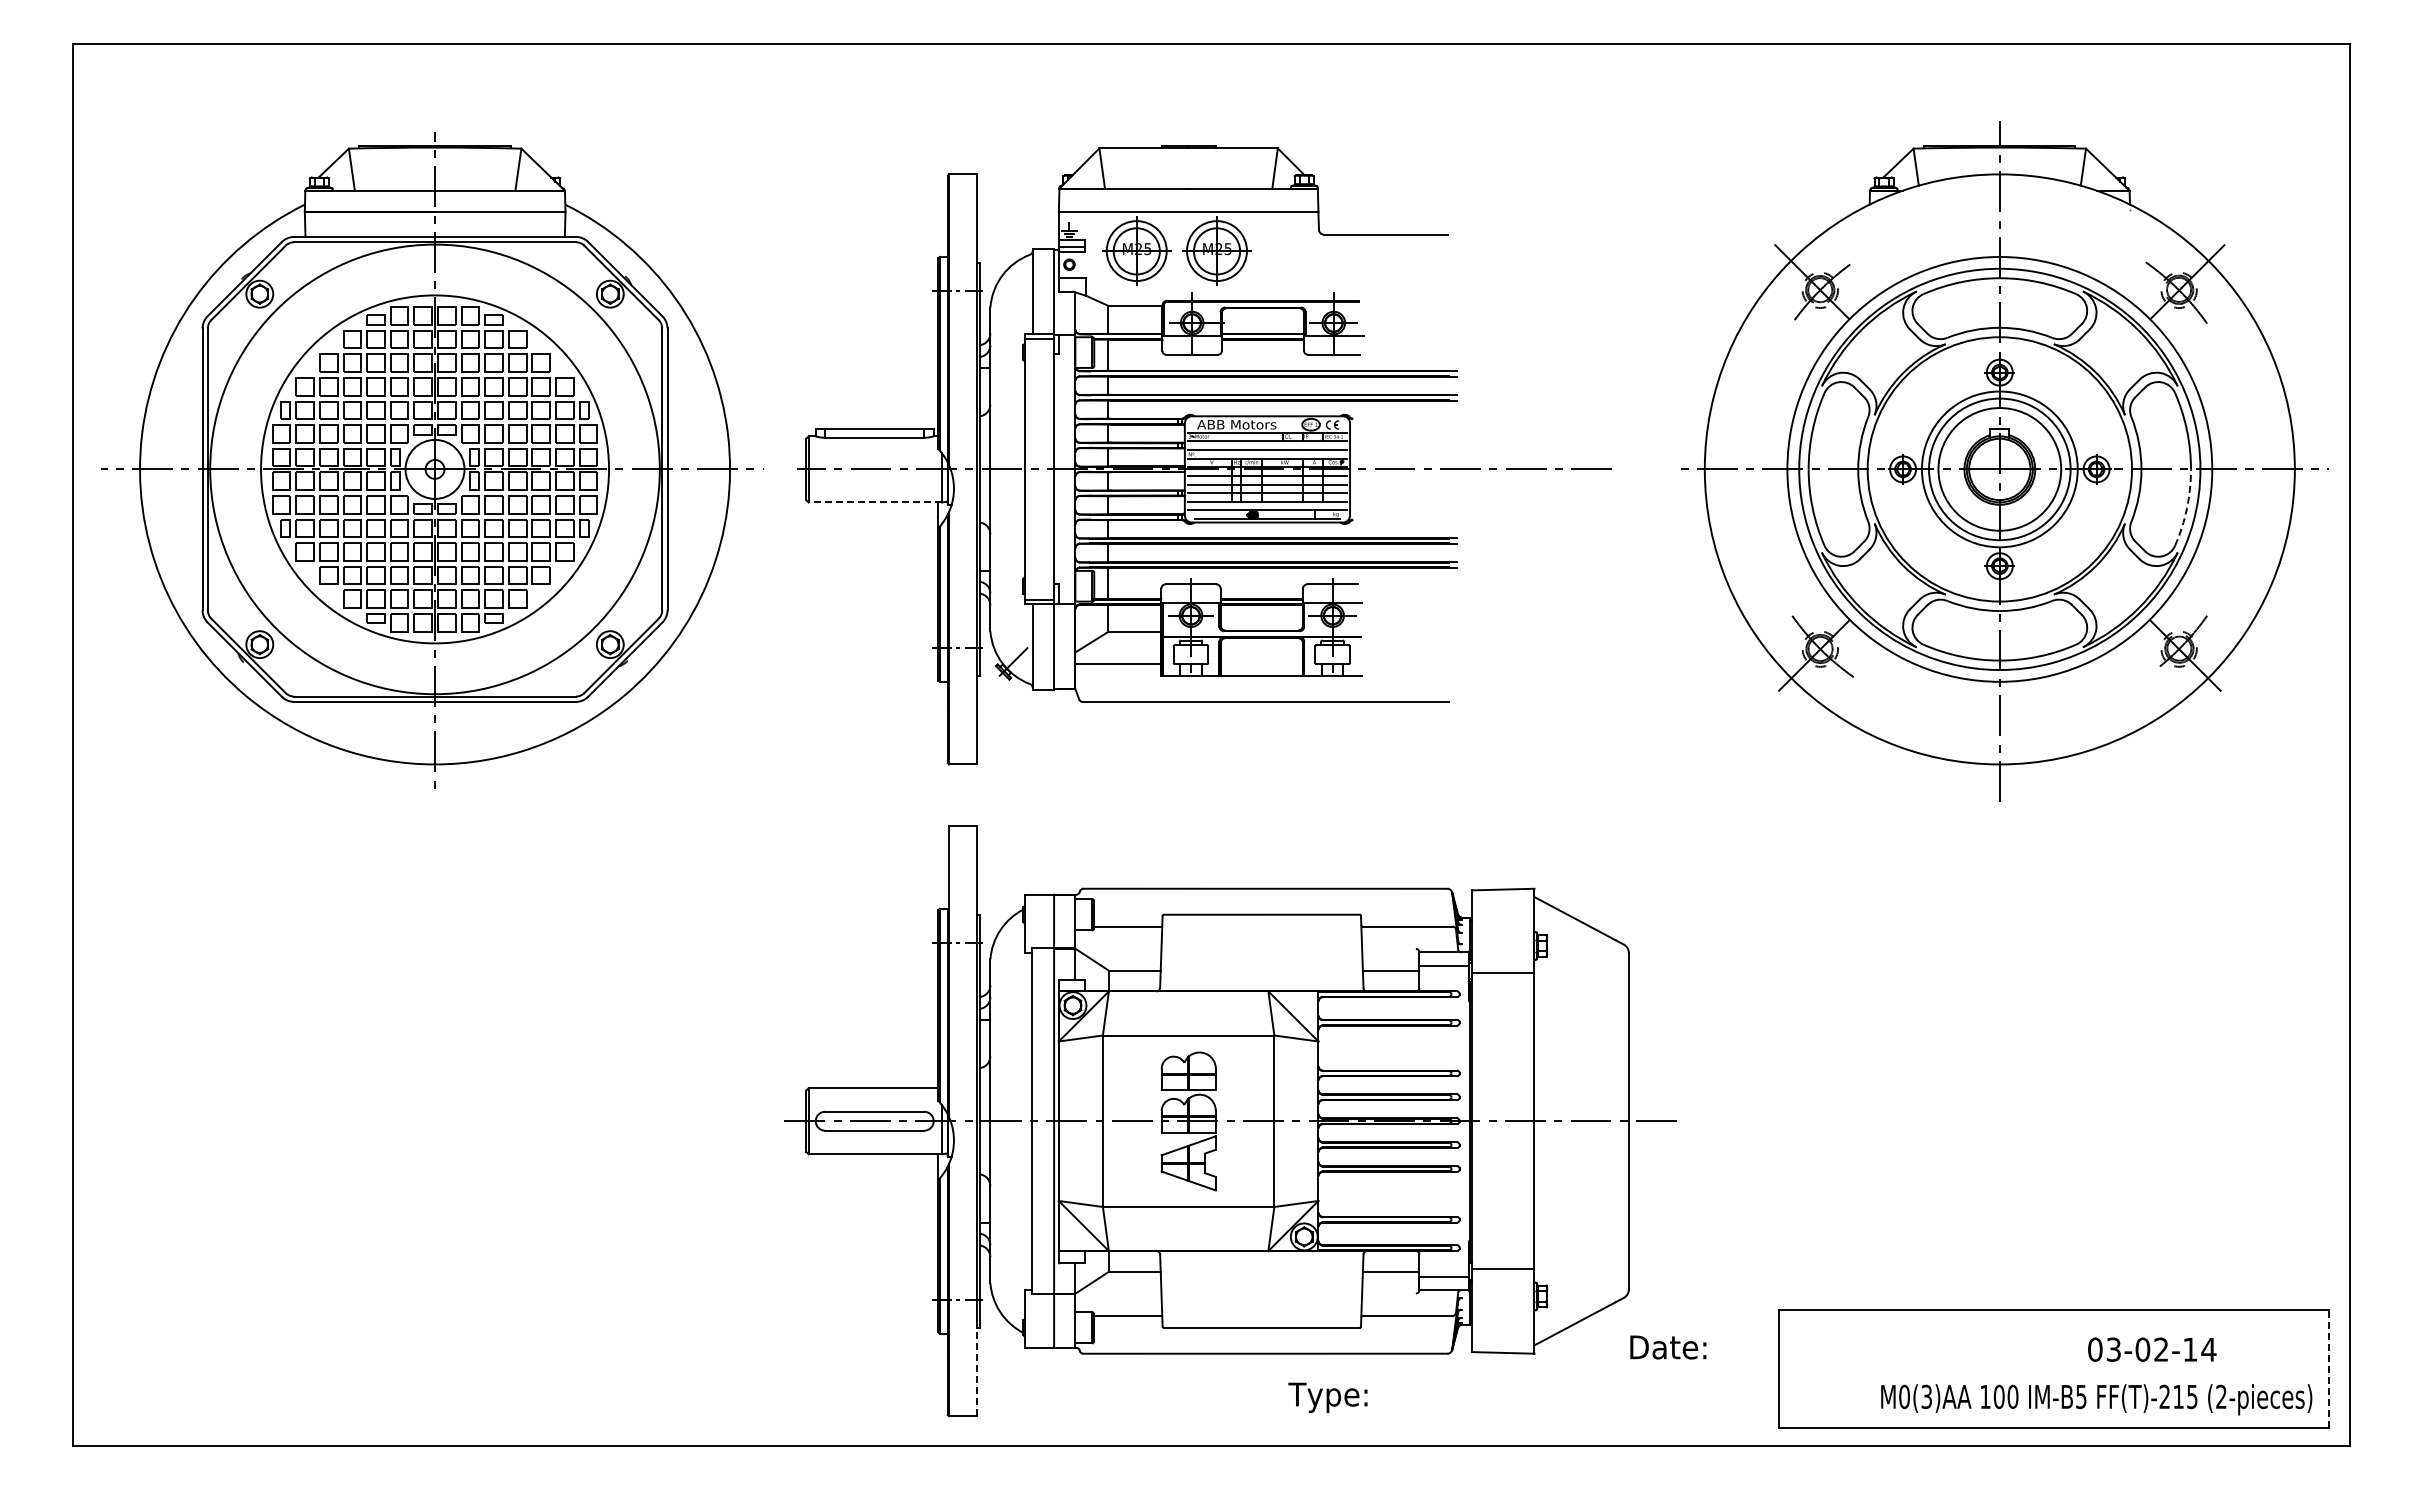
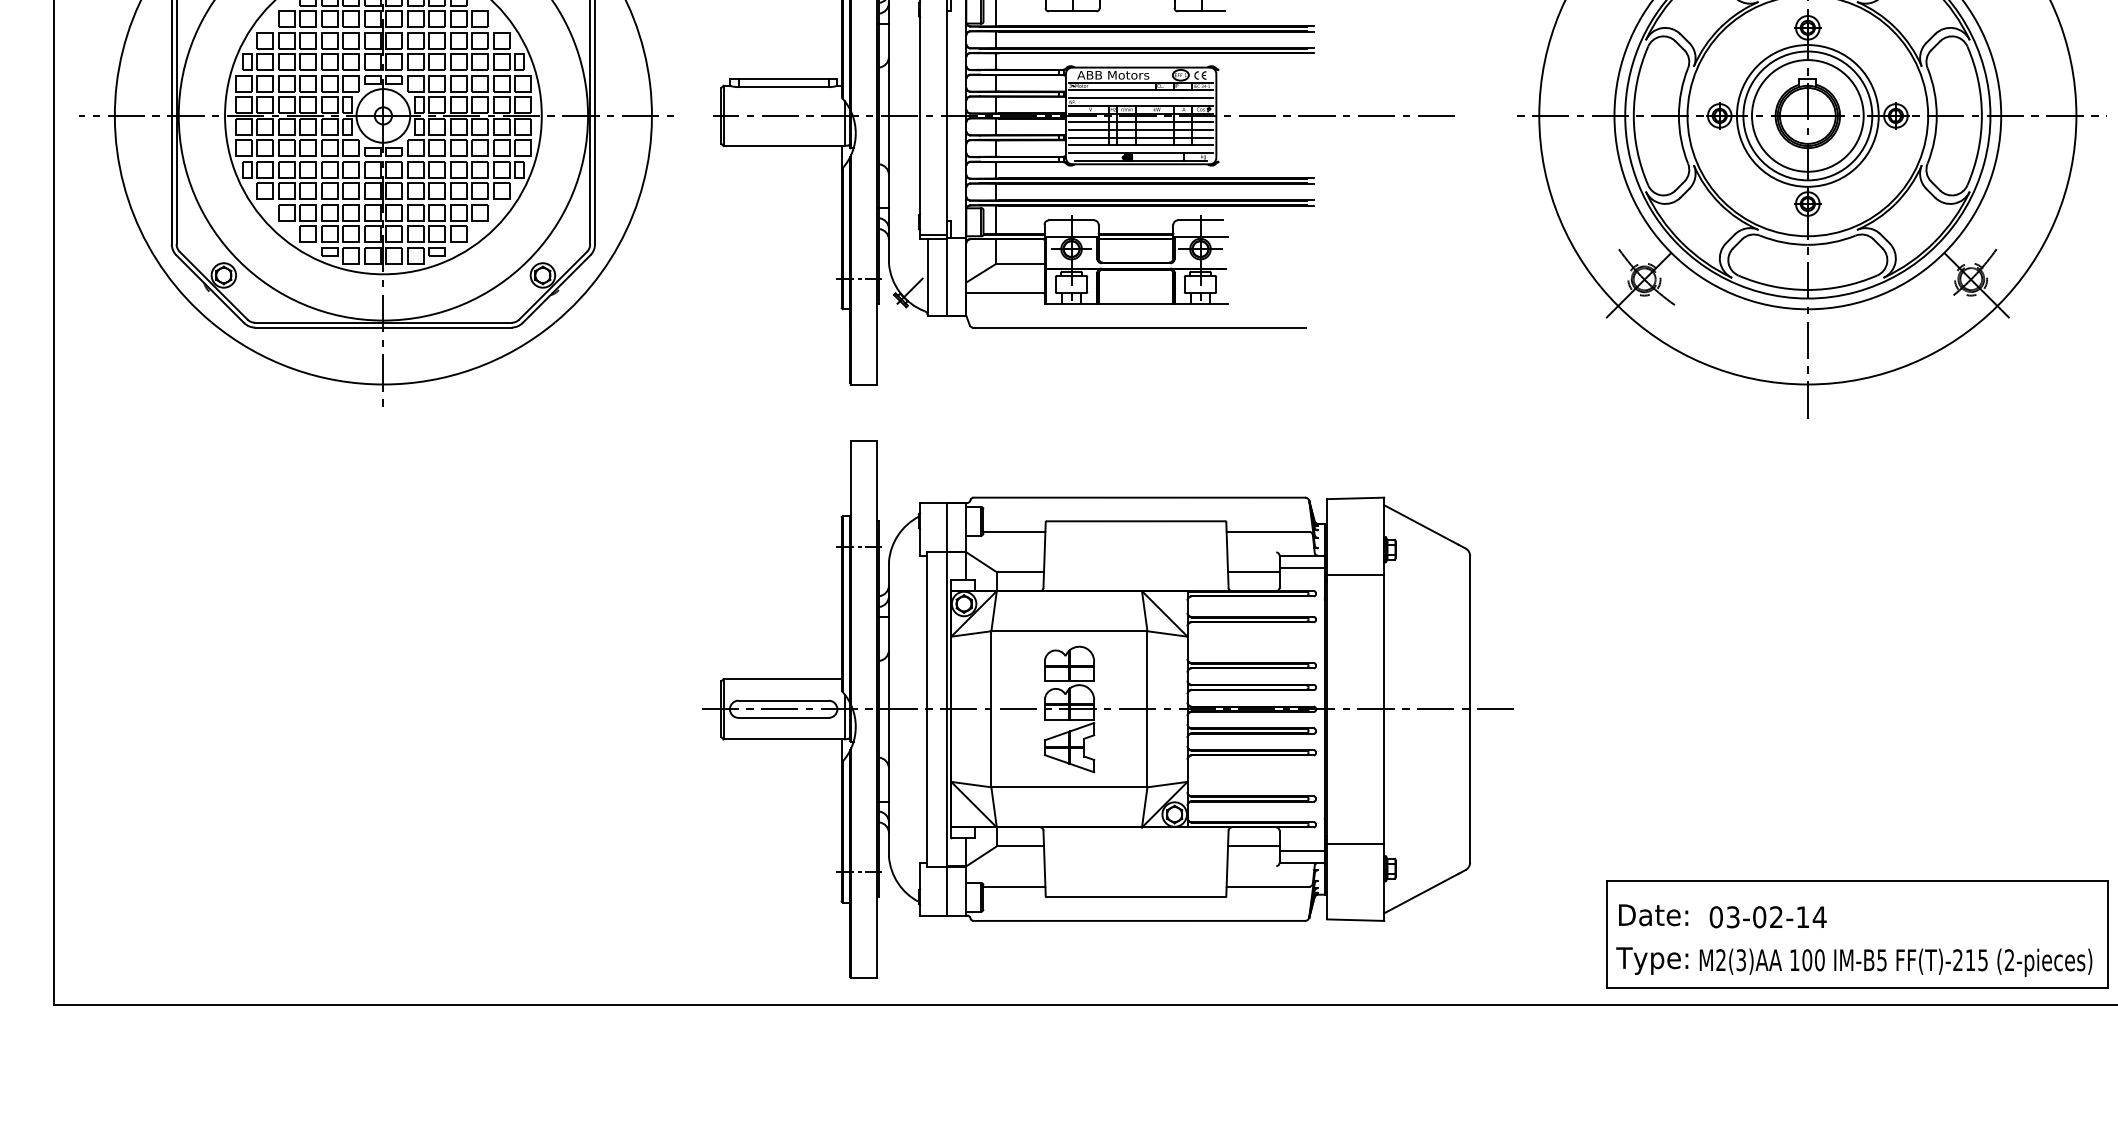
line: (875, 502) -> (784, 146), dashed -> solid
arc: (2187, 508) -> (1978, 151), dashed -> solid
text: (1668, 1347) -> (1653, 915), moved
text: (2152, 1349) -> (1768, 917), moved
line: (2329, 1368) -> (2107, 934), dashed -> solid
line: (977, 1371) -> (877, 937), dashed -> solid
text: (1904, 1396) -> (1721, 959), M0(3)AA -> M2(3)AA
text: (1327, 1397) -> (1651, 960), moved

